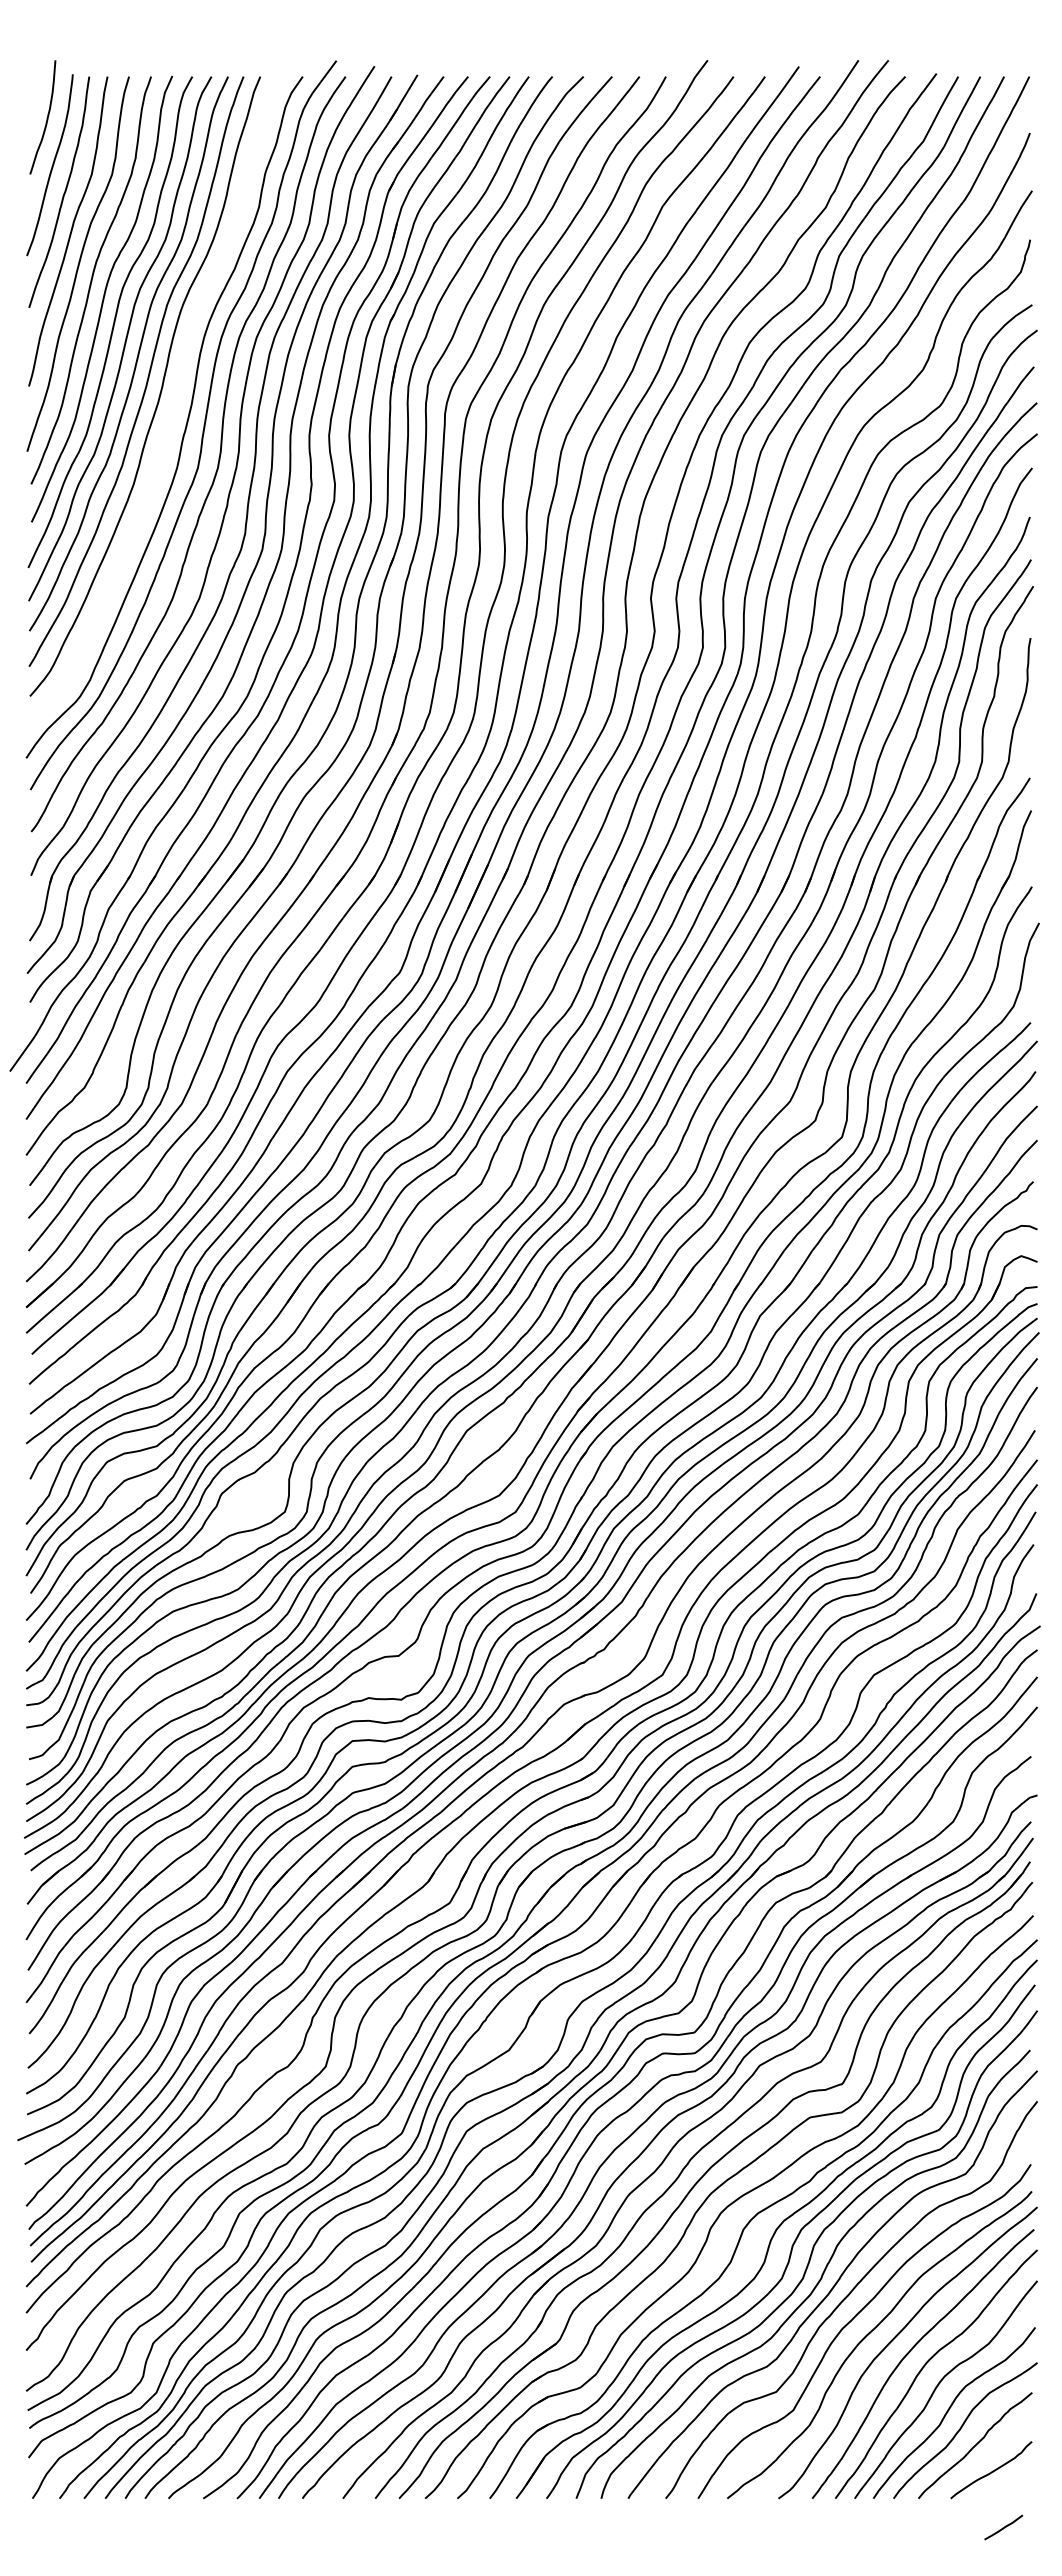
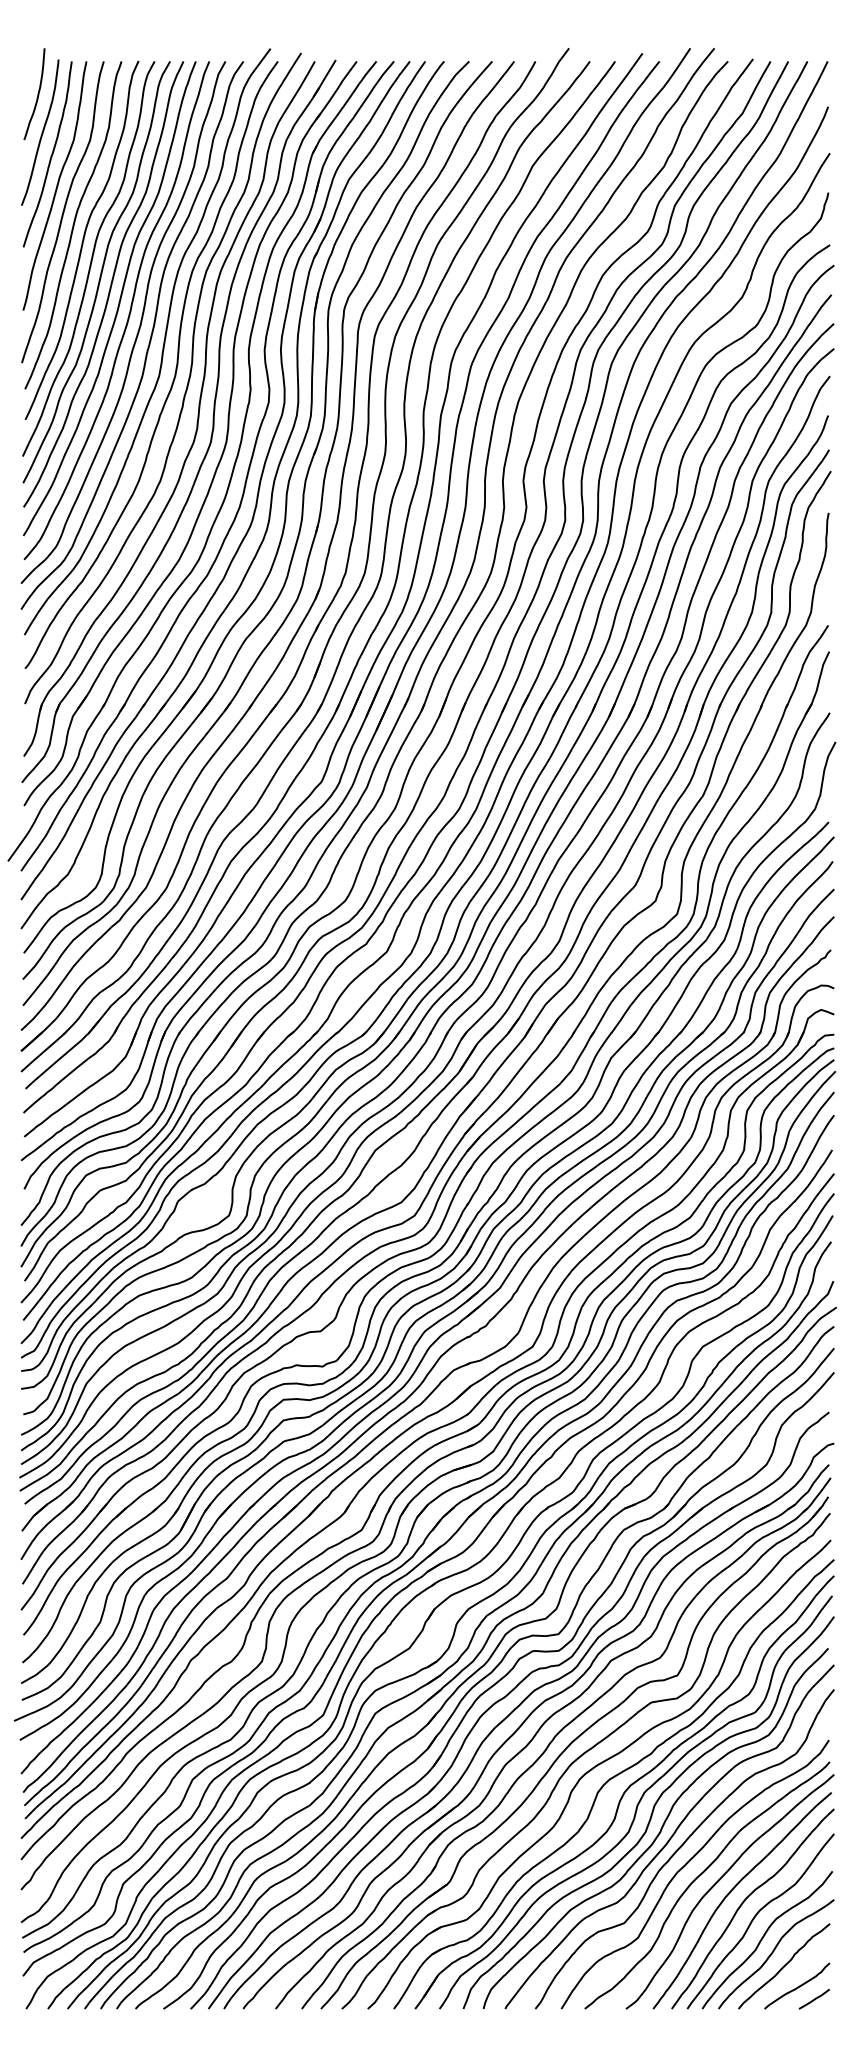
curve: (173, 404) -> (139, 325), added
line: (1003, 2527) -> (814, 1999), moved

